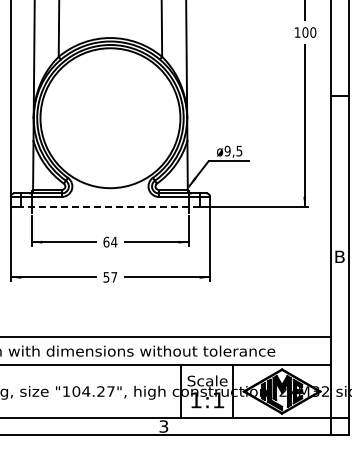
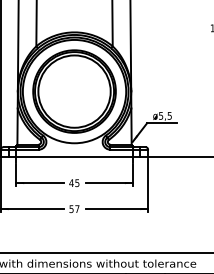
part: (110, 118) -> (74, 91), added
text: (227, 150) -> (160, 115), ø9,5 -> ø5,5
line: (109, 207) -> (73, 157), dashed -> solid
text: (110, 241) -> (74, 182), 64 -> 45

